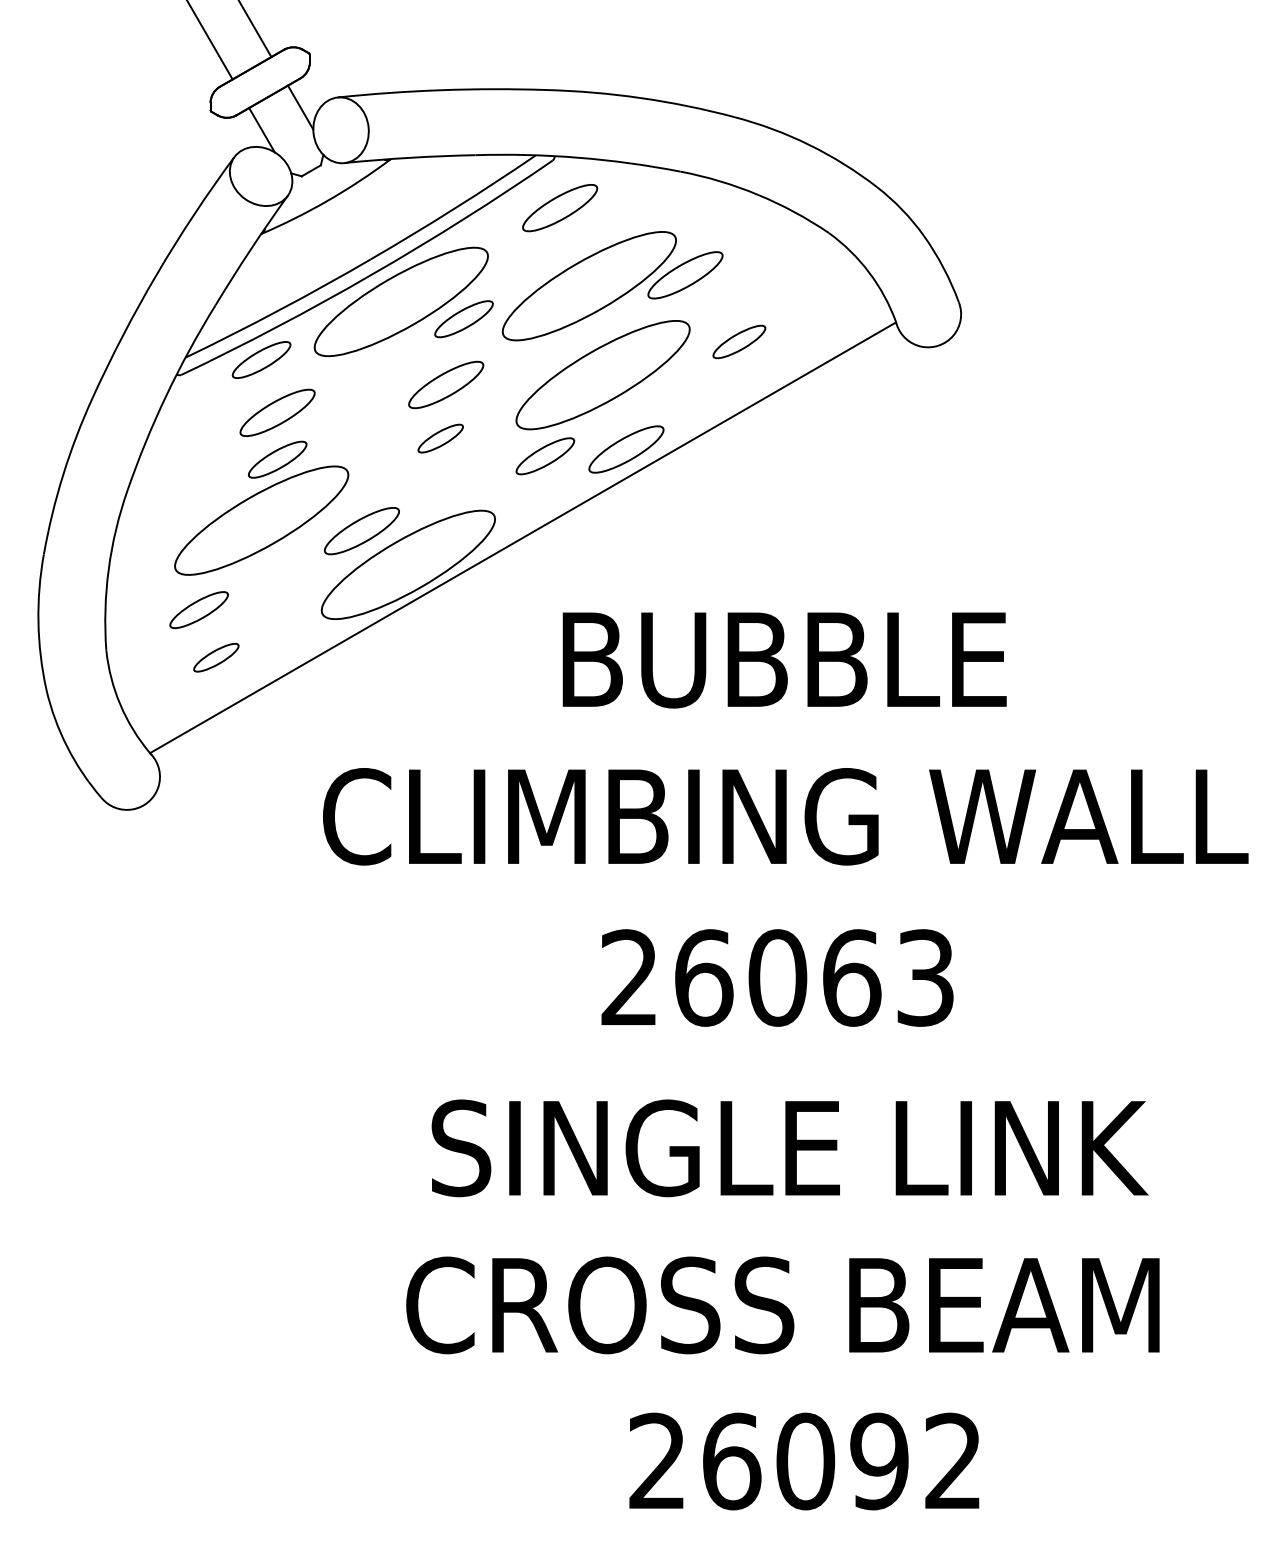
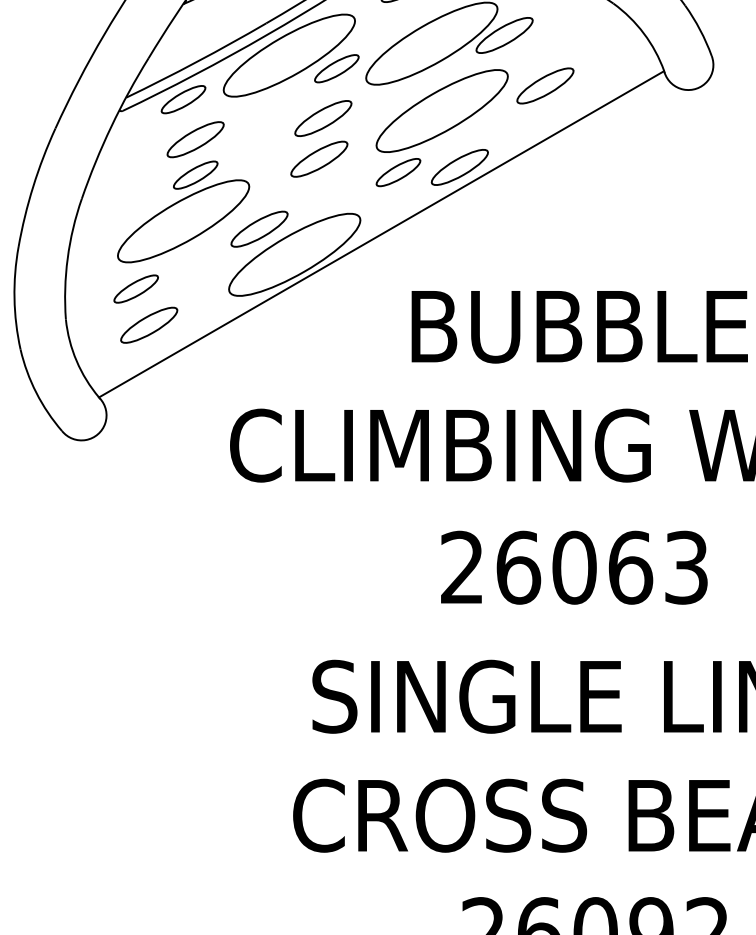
part: (739, 341) -> (545, 85), size x1.43
part: (440, 438) -> (319, 159), size x1.67
part: (216, 657) -> (149, 324), size x1.67

